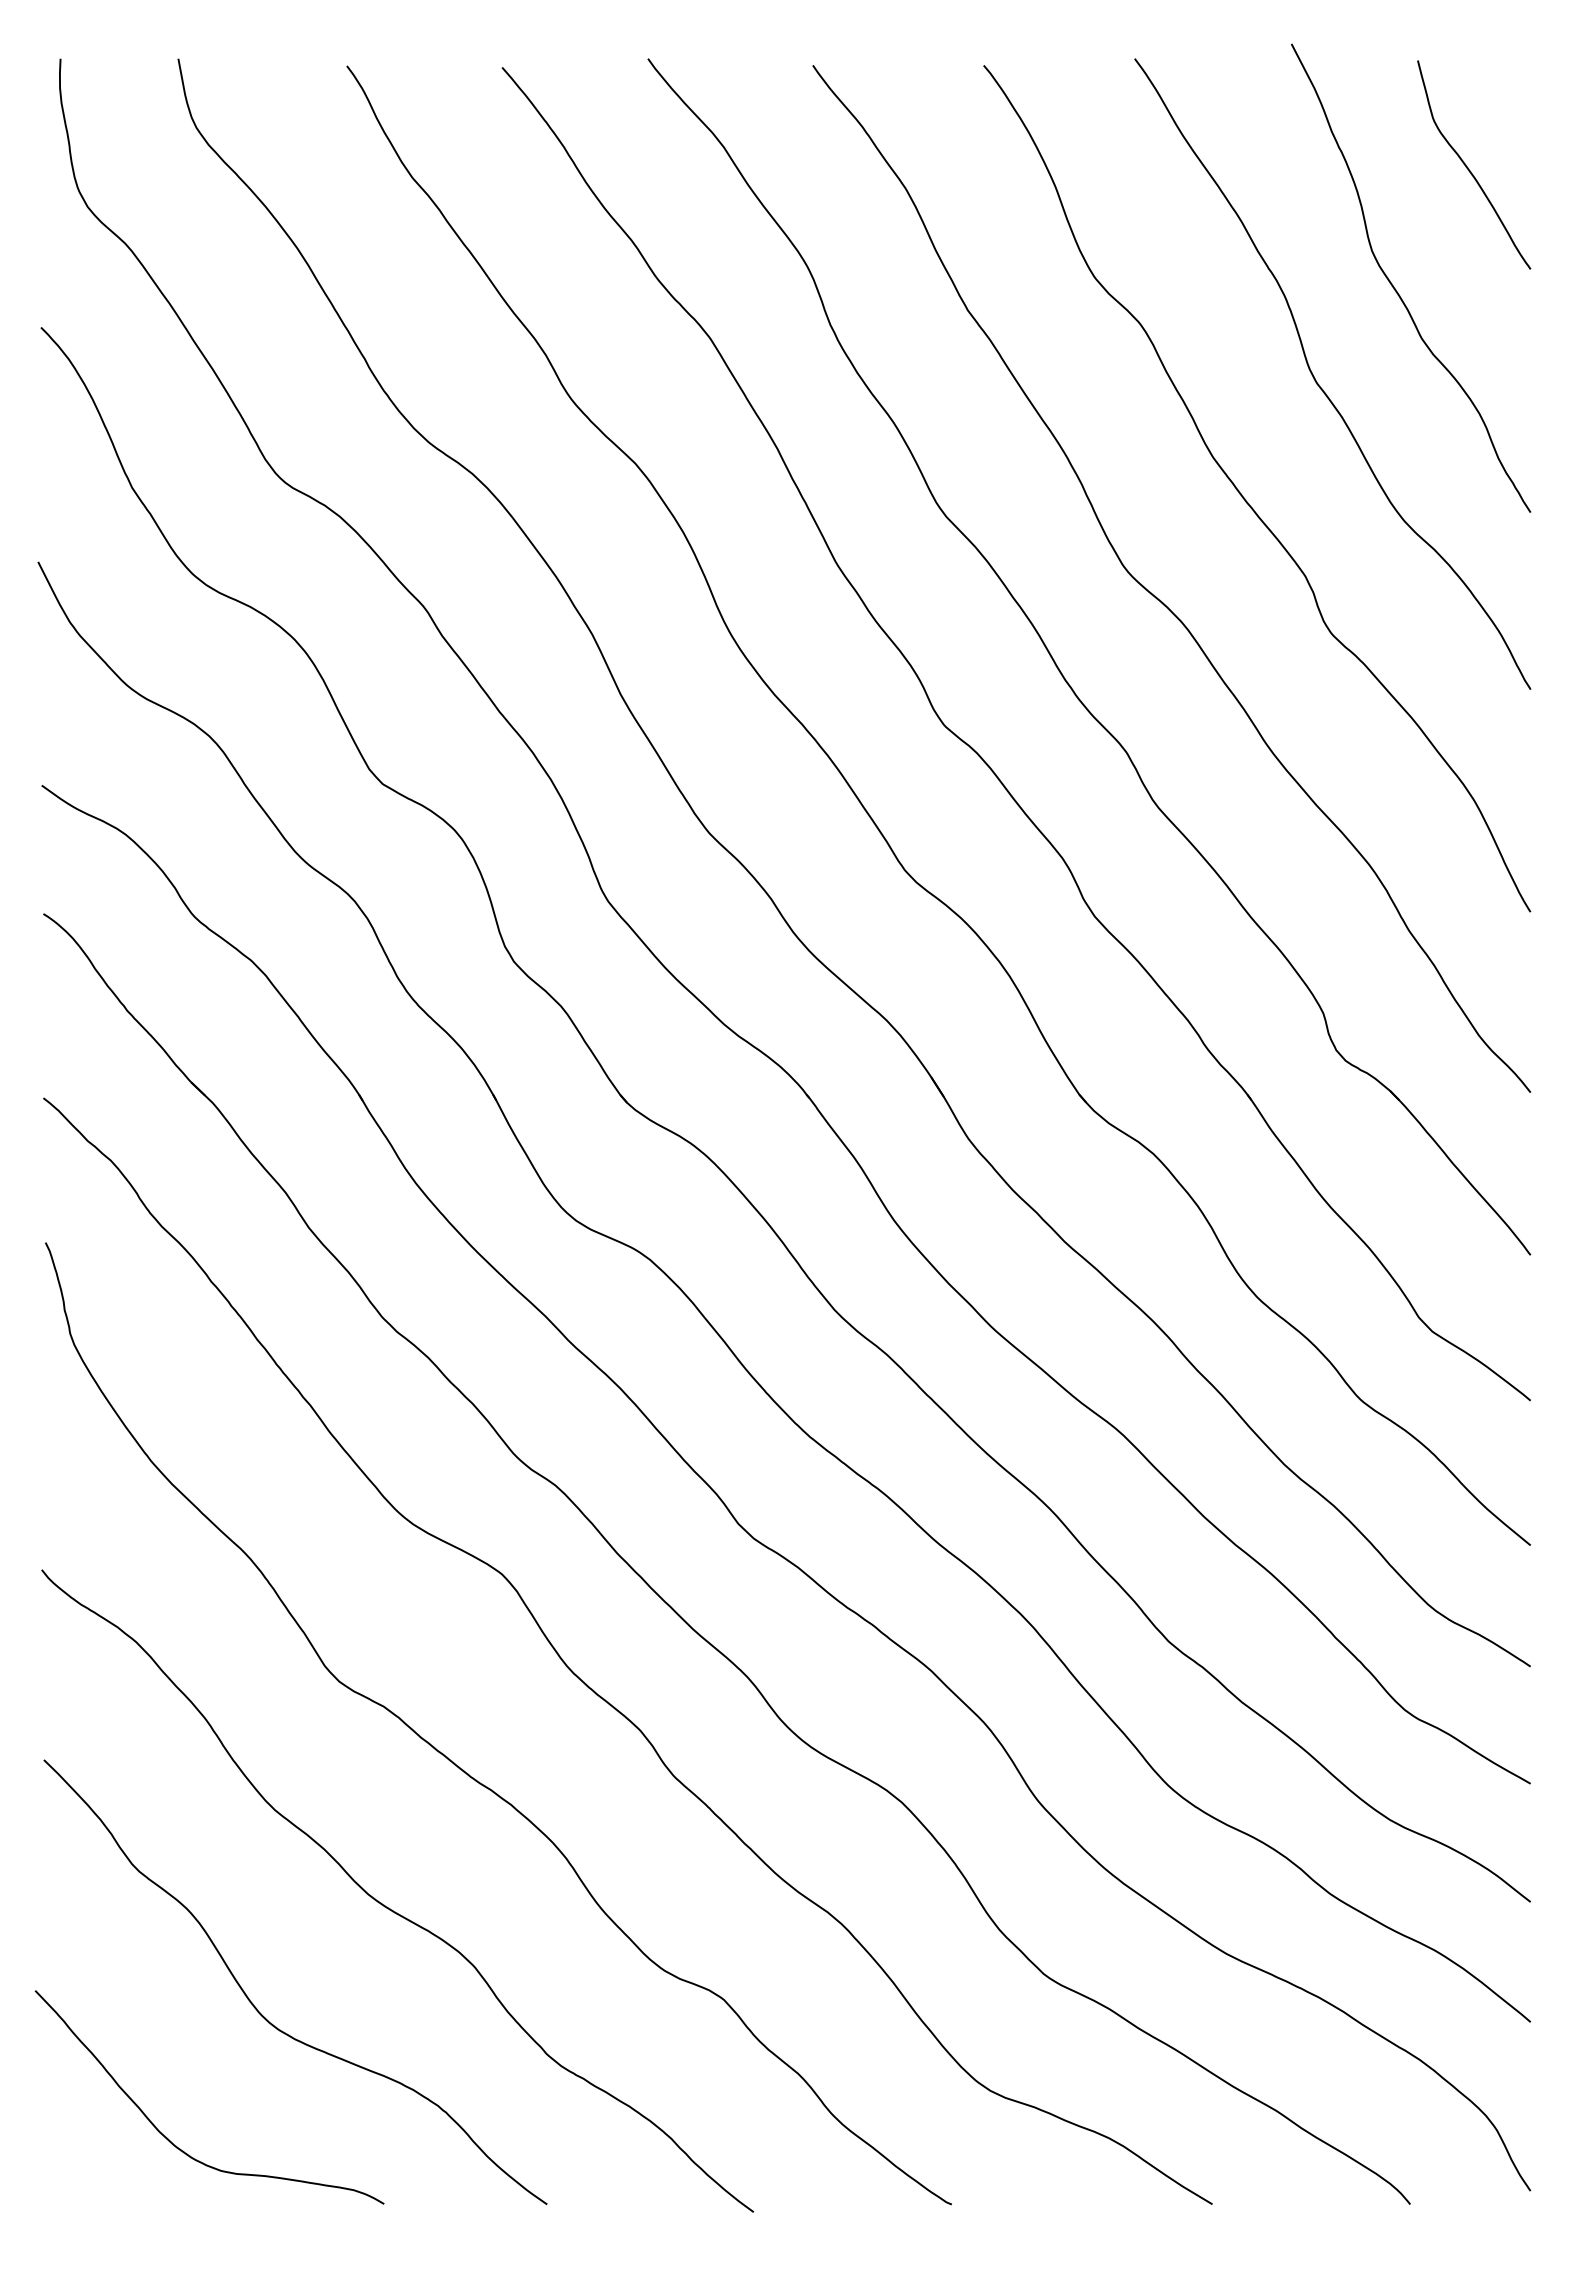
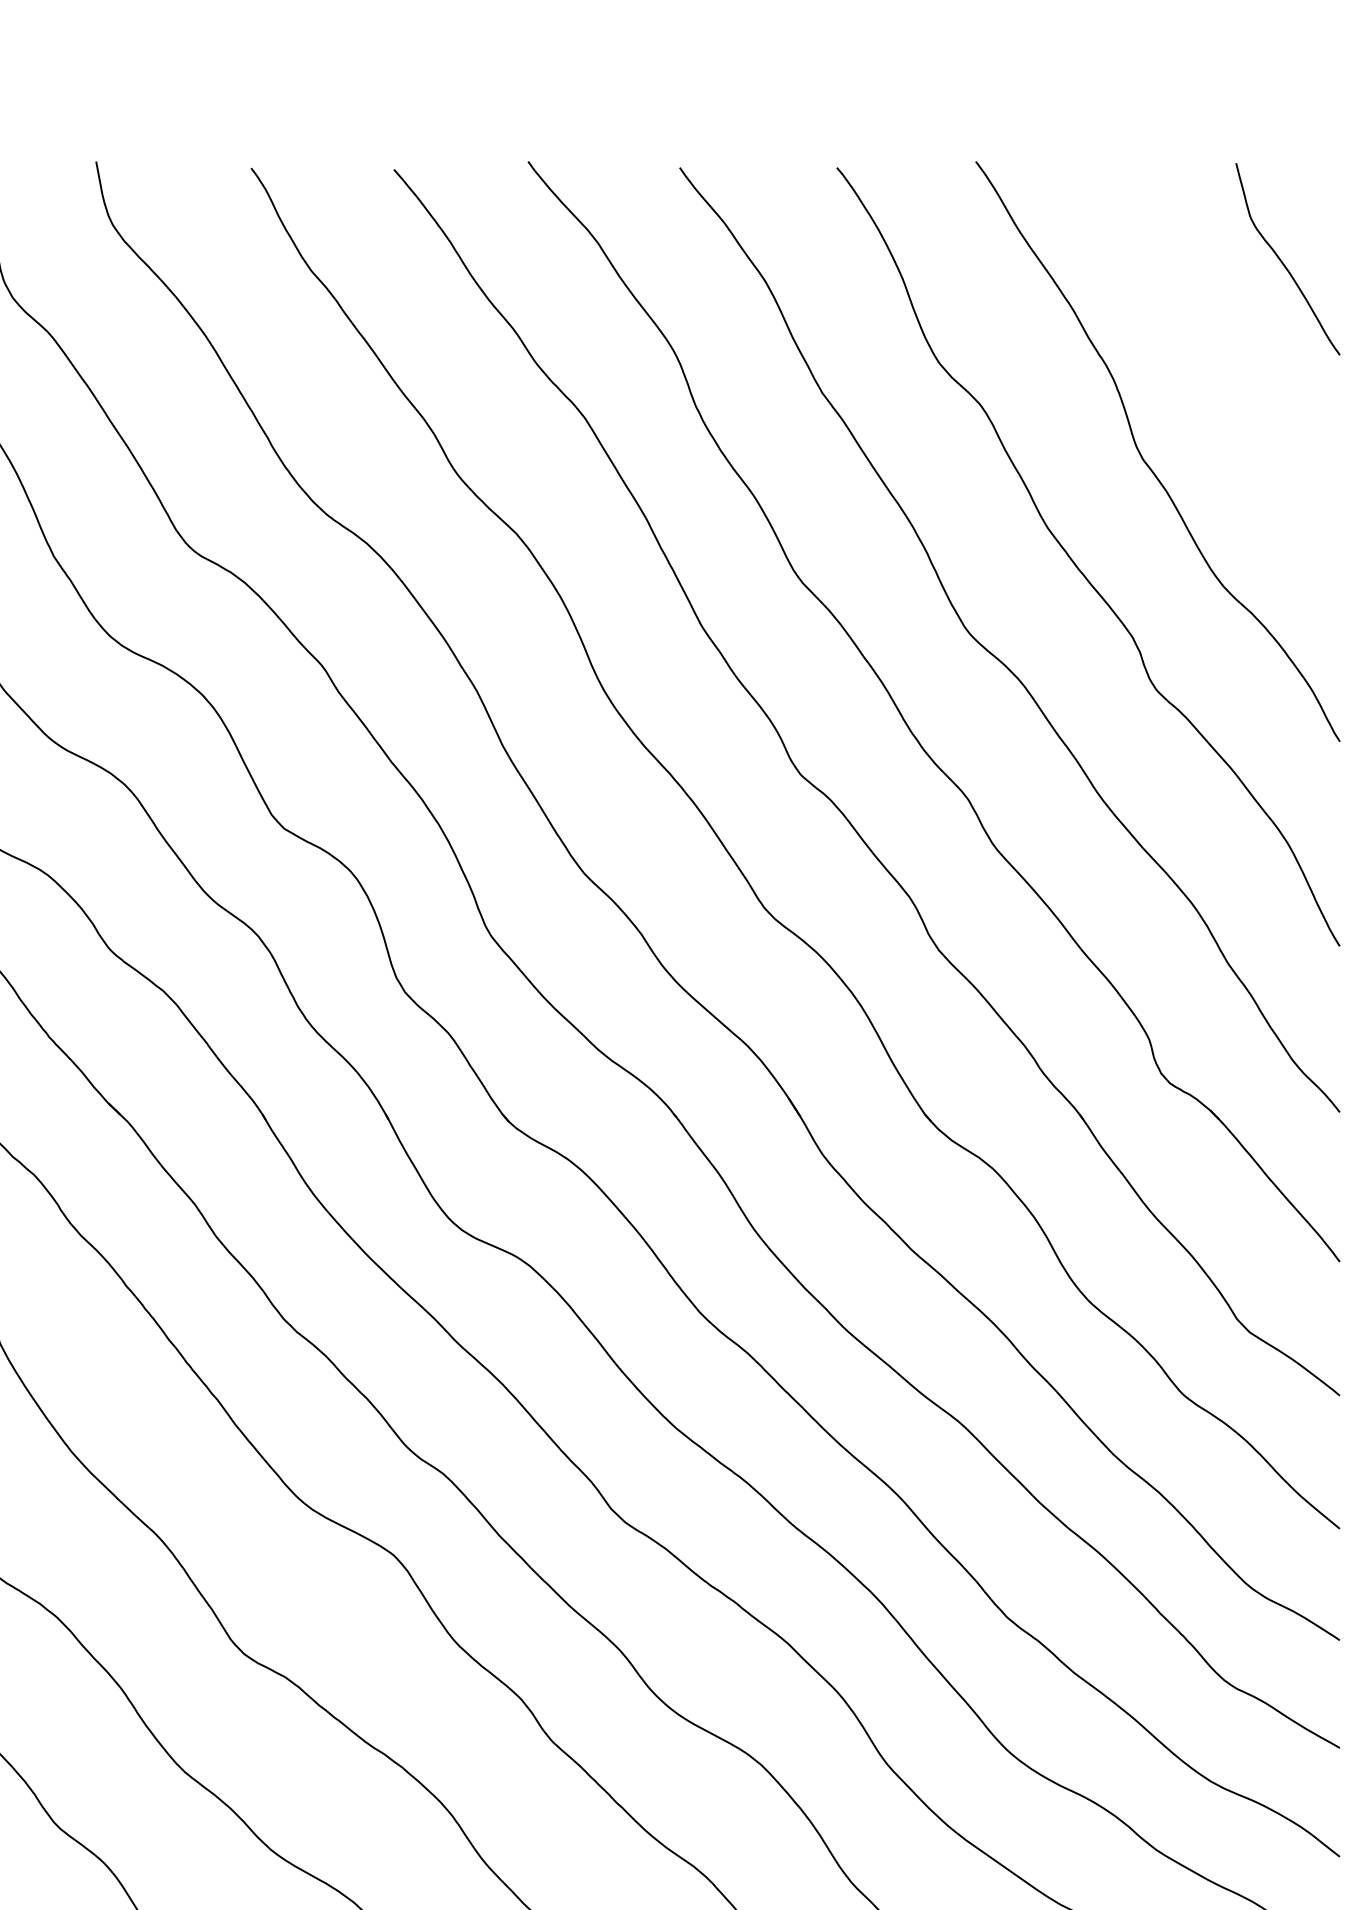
curve: (1394, 286) -> (1214, 370), removed

